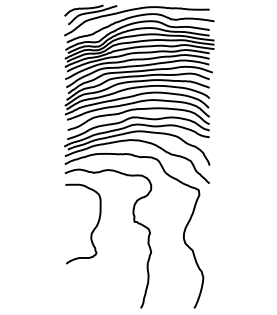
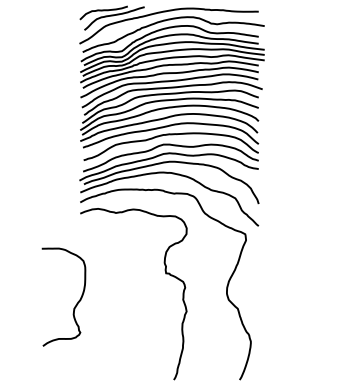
curve: (93, 229) -> (76, 303), moved

